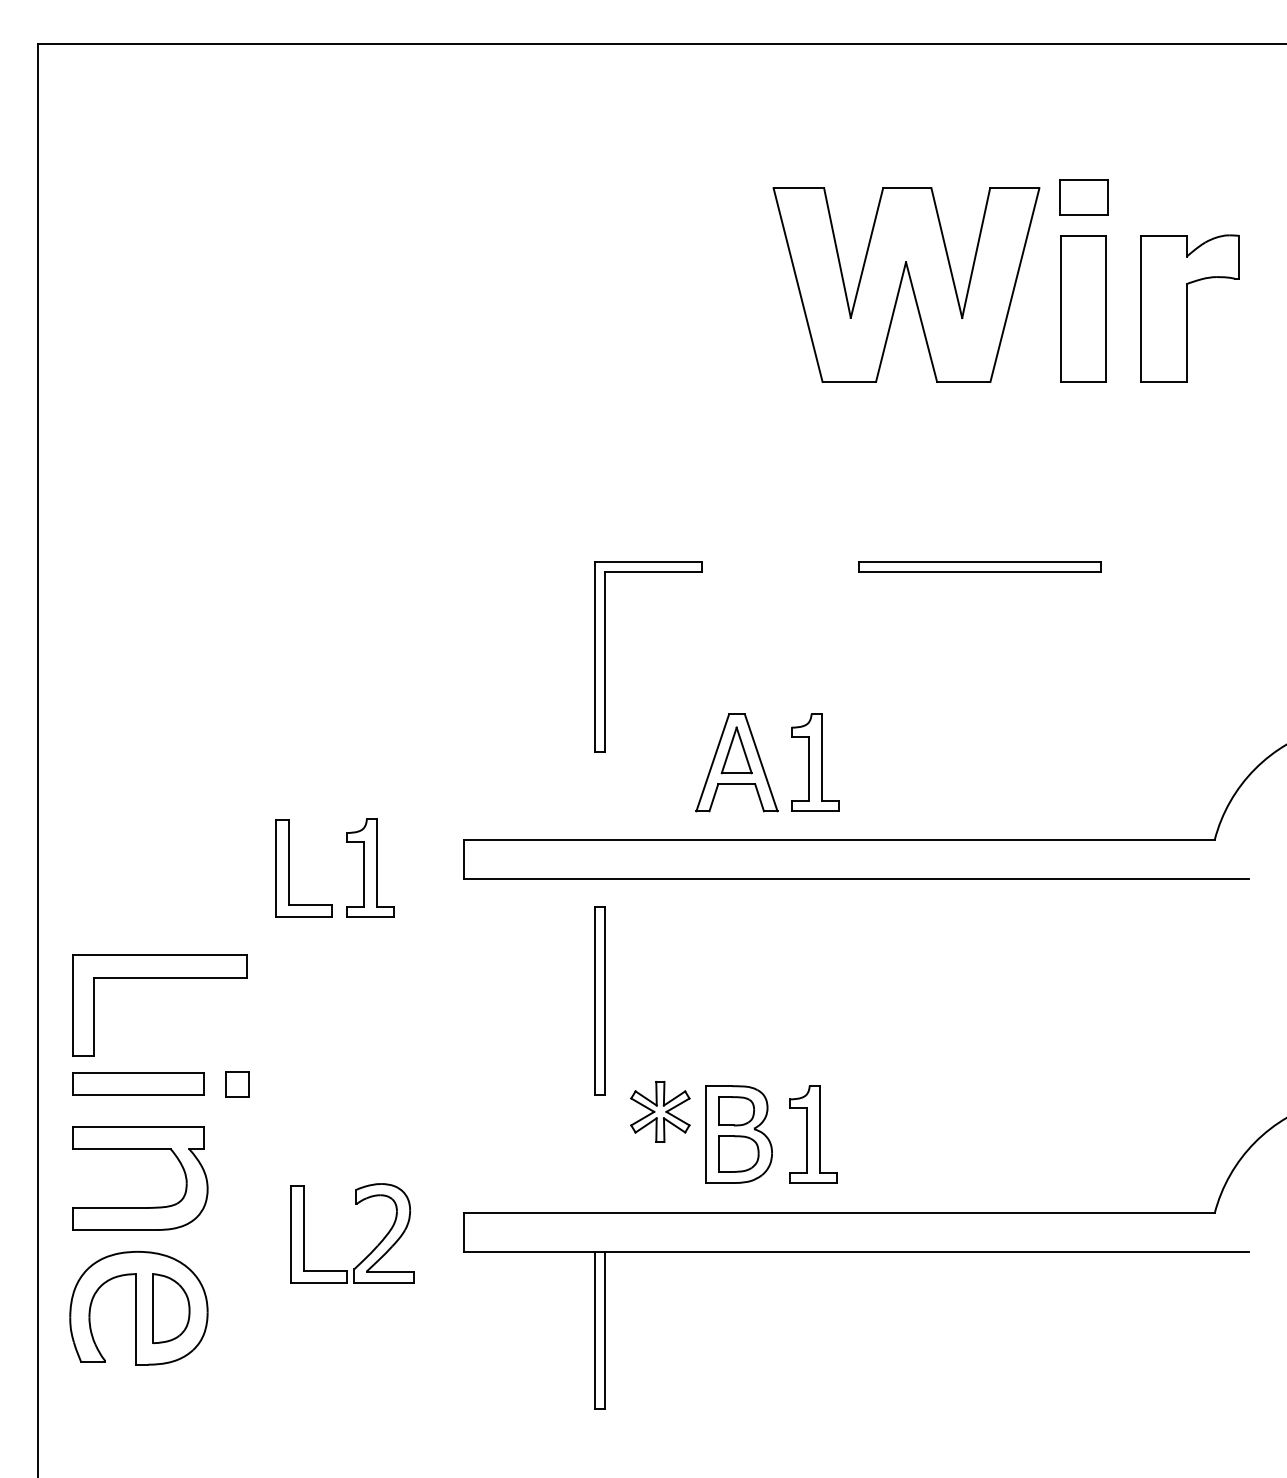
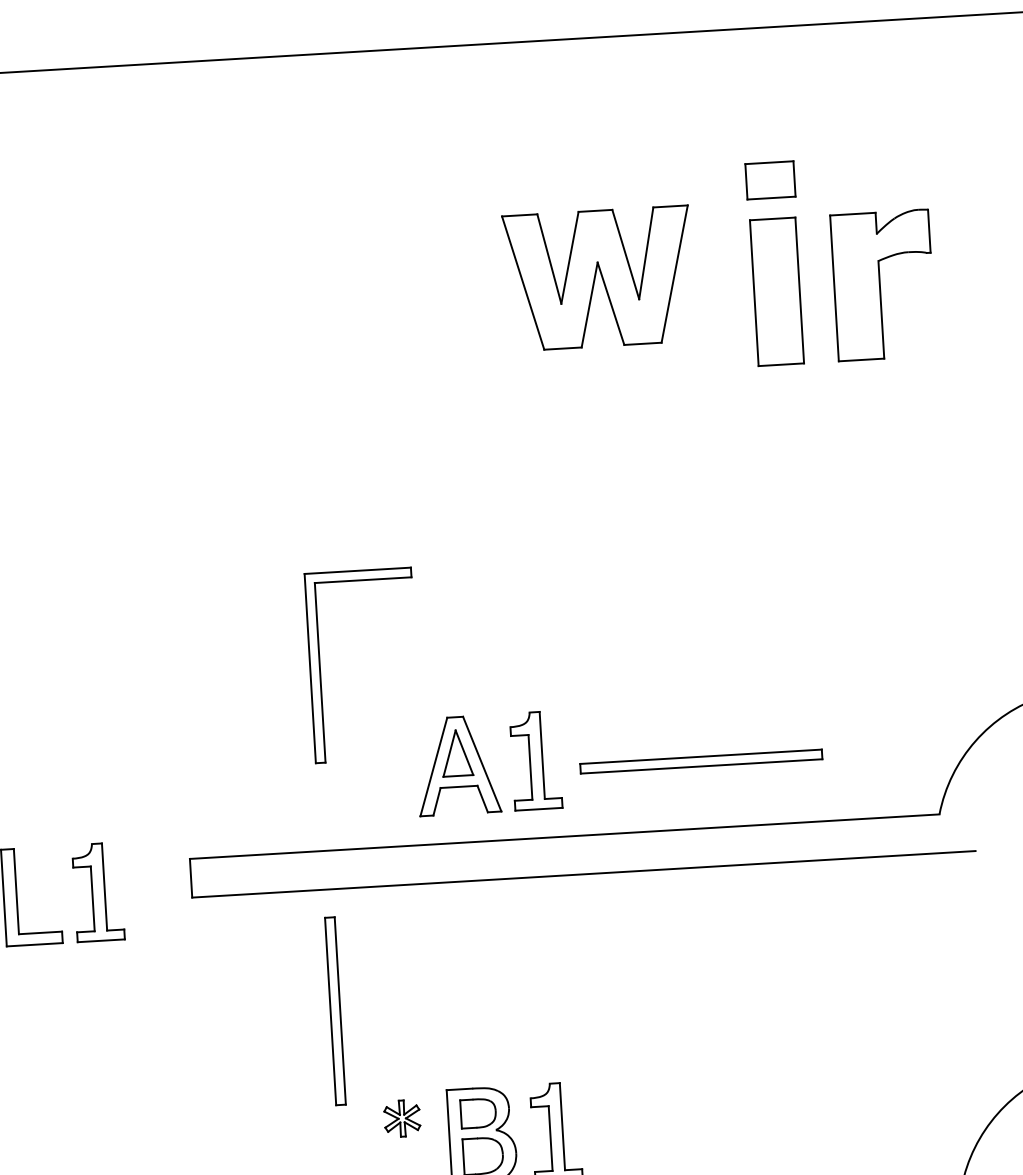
part: (906, 284) -> (598, 278), size x0.7
part: (979, 566) -> (700, 760), moved
part: (660, 1111) -> (402, 1118), size x0.6

